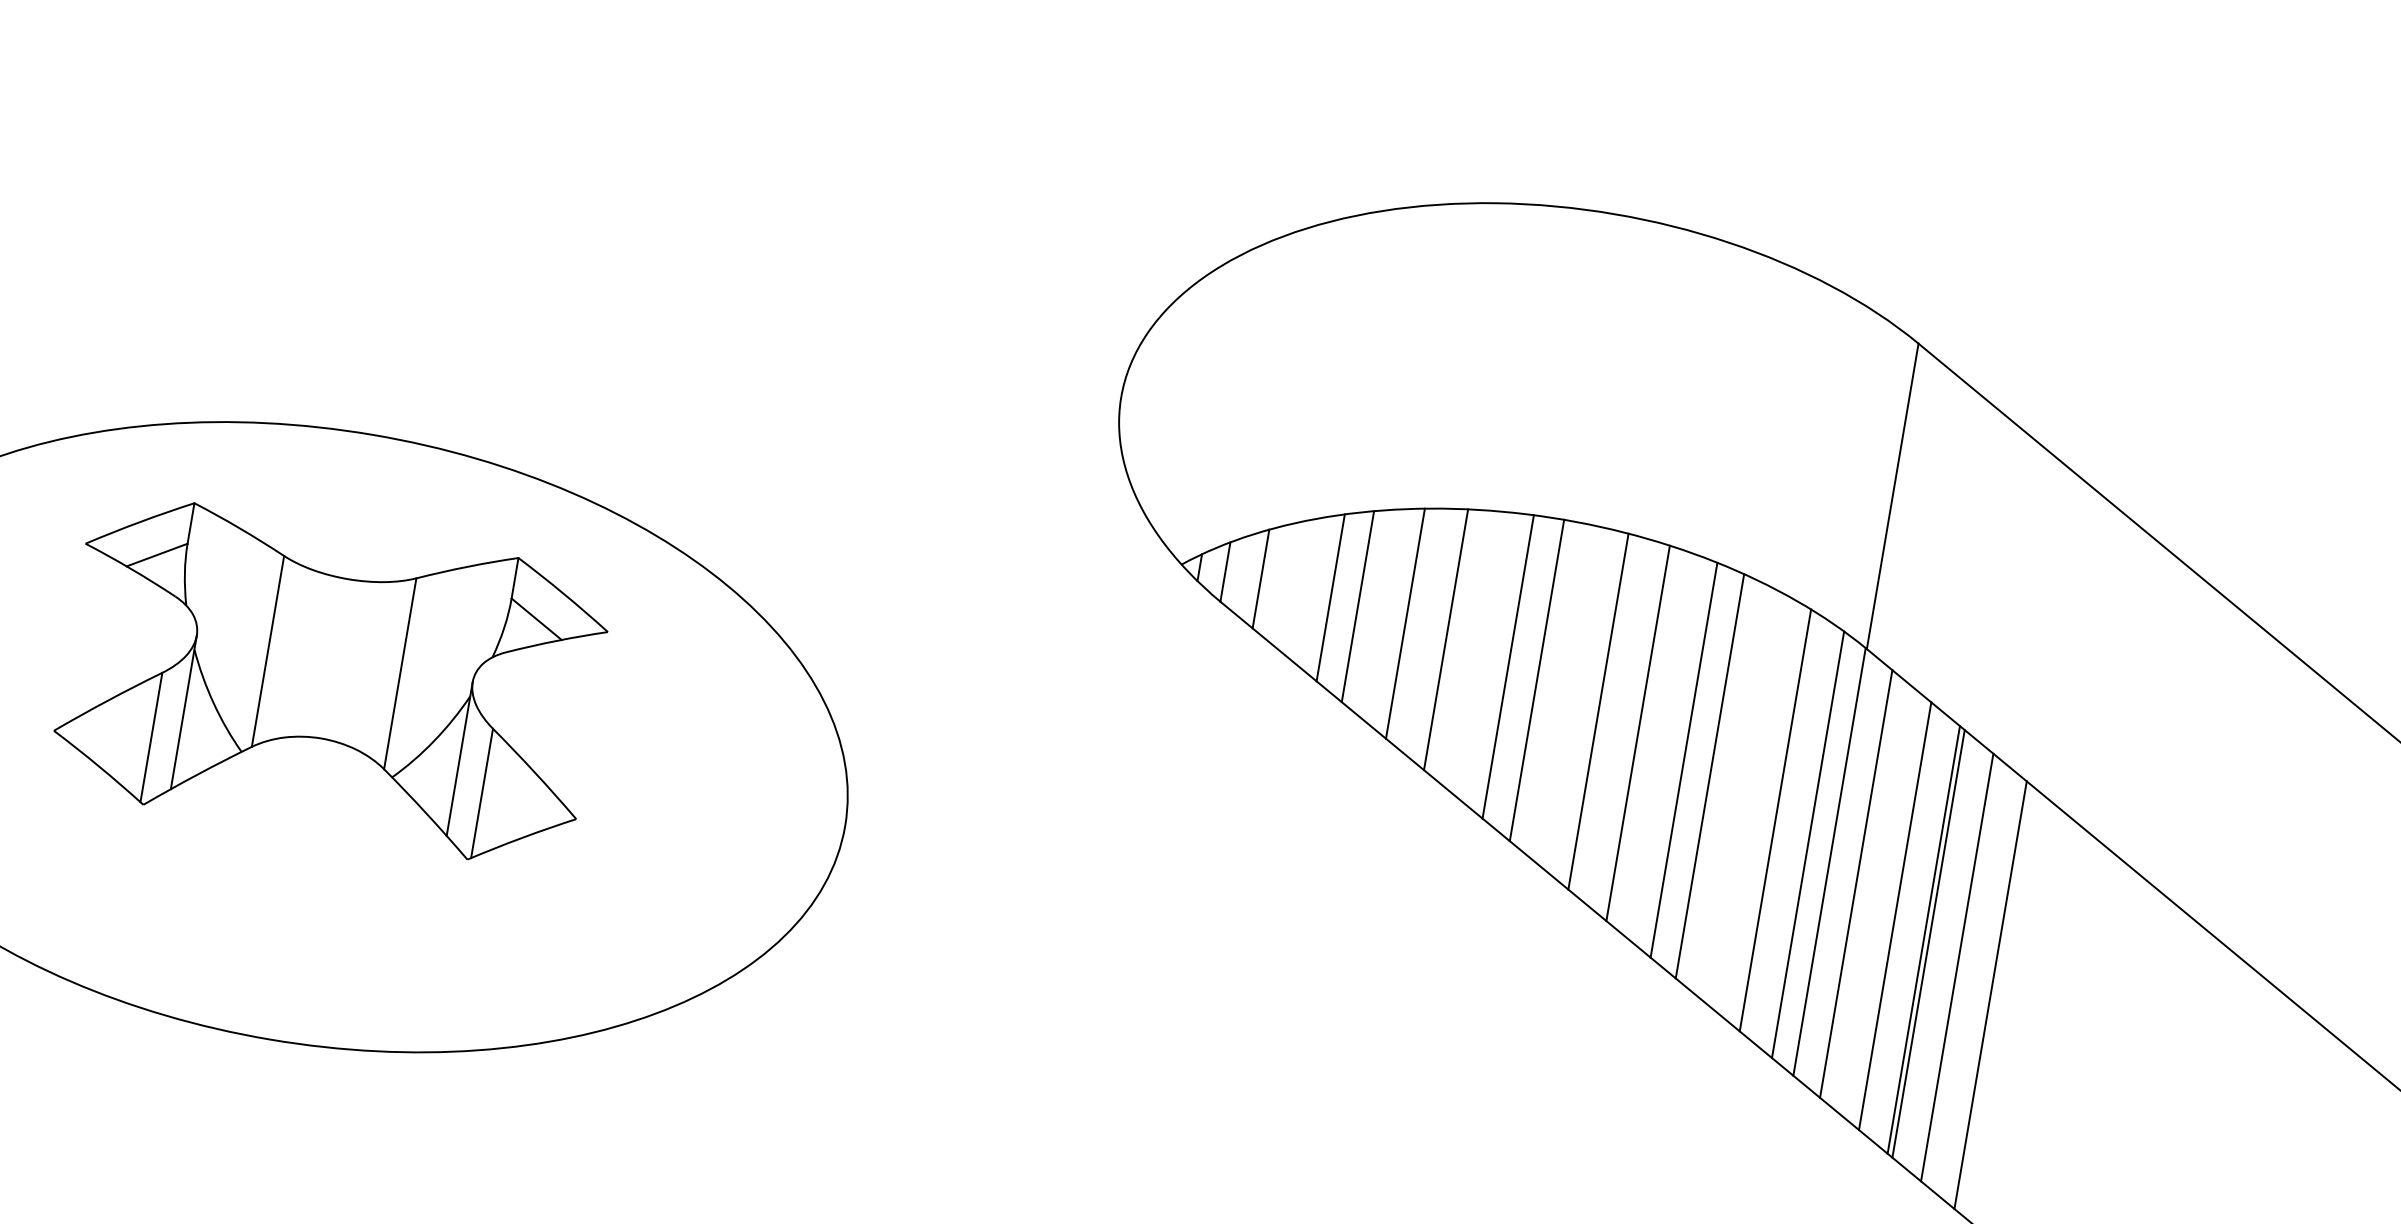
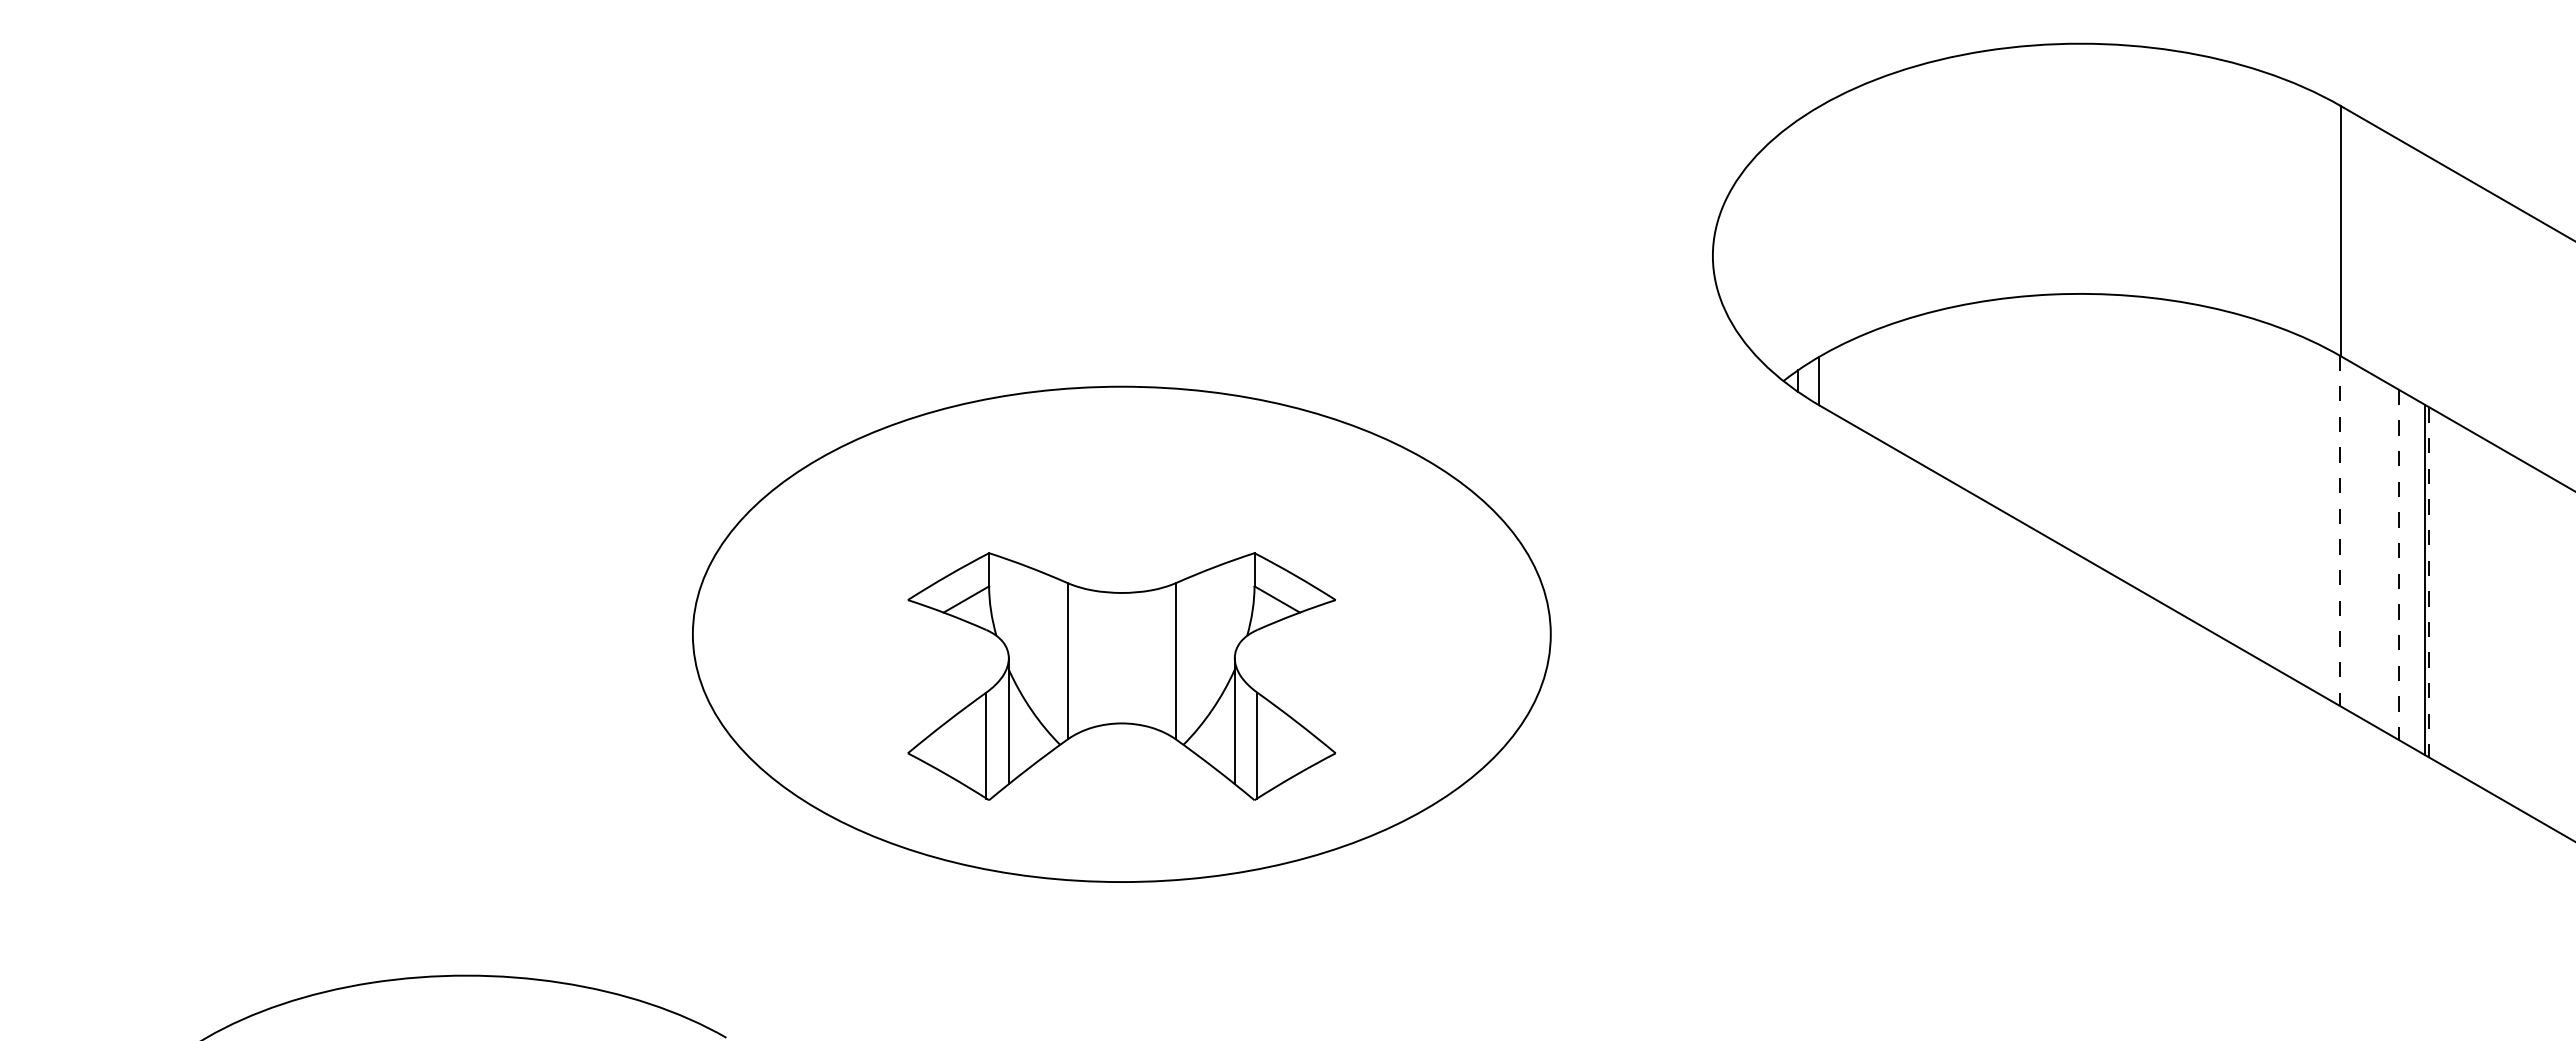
line: (1260, 578) -> (1848, 381), removed
line: (1330, 597) -> (1906, 387), removed
line: (1357, 606) -> (1929, 390), removed
line: (1405, 623) -> (1969, 397), removed
line: (1446, 640) -> (2004, 405), removed
line: (1508, 666) -> (2057, 418), removed
line: (1537, 680) -> (2082, 425), removed
part: (330, 681) -> (1121, 676), moved
line: (1598, 711) -> (2135, 441), removed
line: (1637, 732) -> (2169, 453), removed
line: (1683, 759) -> (2209, 468), removed
line: (1709, 776) -> (2232, 478), removed
line: (1775, 819) -> (2290, 504), removed
line: (1808, 844) -> (2320, 519), removed
line: (1829, 863) -> (2339, 531), solid -> dashed
line: (1855, 883) -> (2363, 544), removed
line: (1895, 916) -> (2399, 565), solid -> dashed
line: (1928, 943) -> (2429, 582), solid -> dashed
line: (1957, 967) -> (2455, 597), removed
line: (1990, 994) -> (2485, 614), removed

